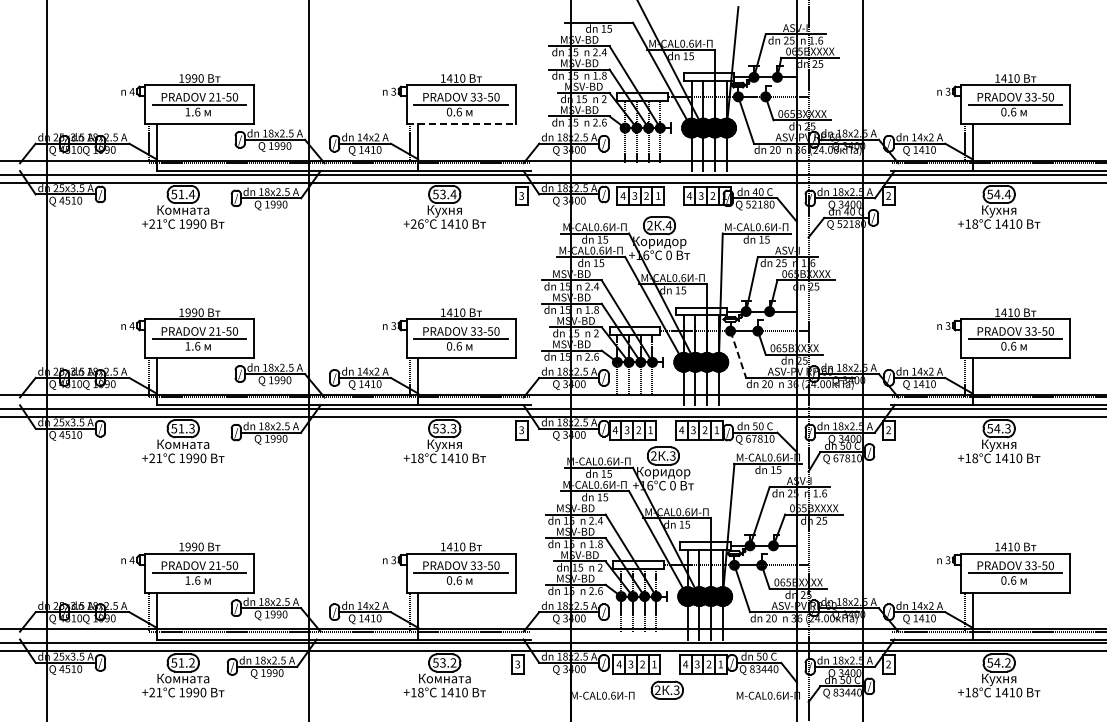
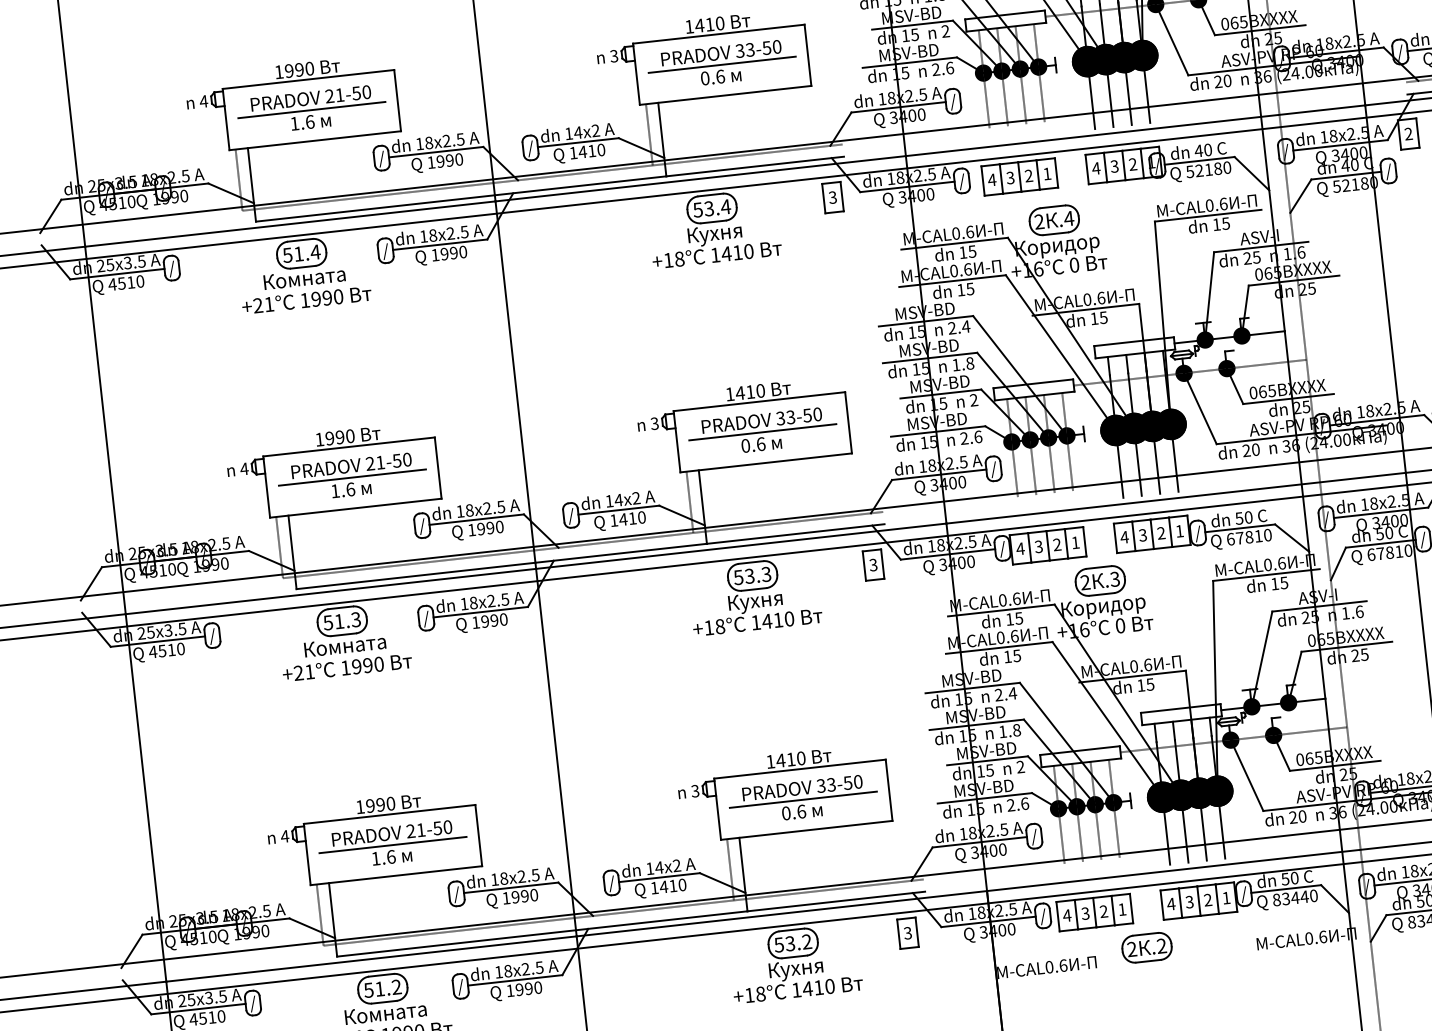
line: (461, 124) -> (726, 95), dashed -> solid
text: (416, 223) -> (672, 258), +26°C -> +18°C
line: (738, 354) -> (1200, 408), dashed -> solid
text: (444, 679) -> (795, 969), Комната -> Кухня
text: (676, 690) -> (1161, 946), .3 -> .2

